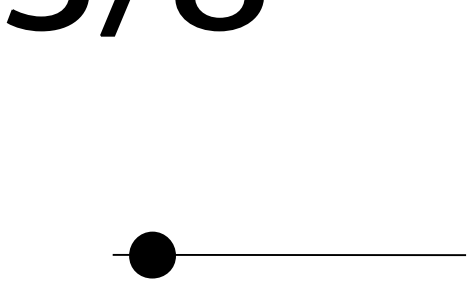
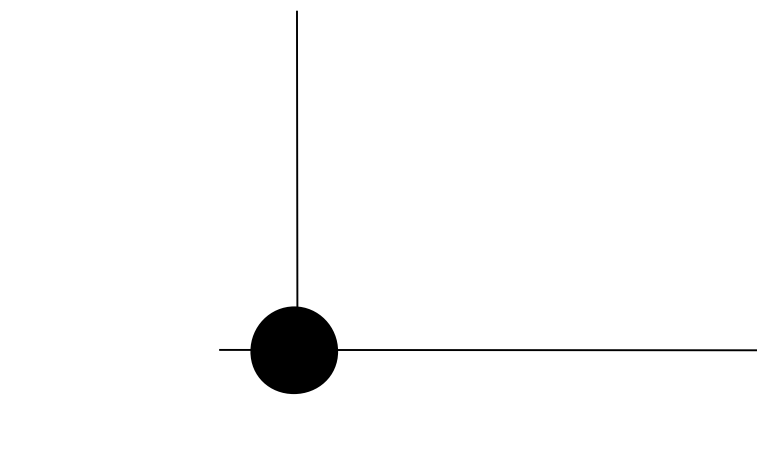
line: (153, 167) -> (296, 183), added

